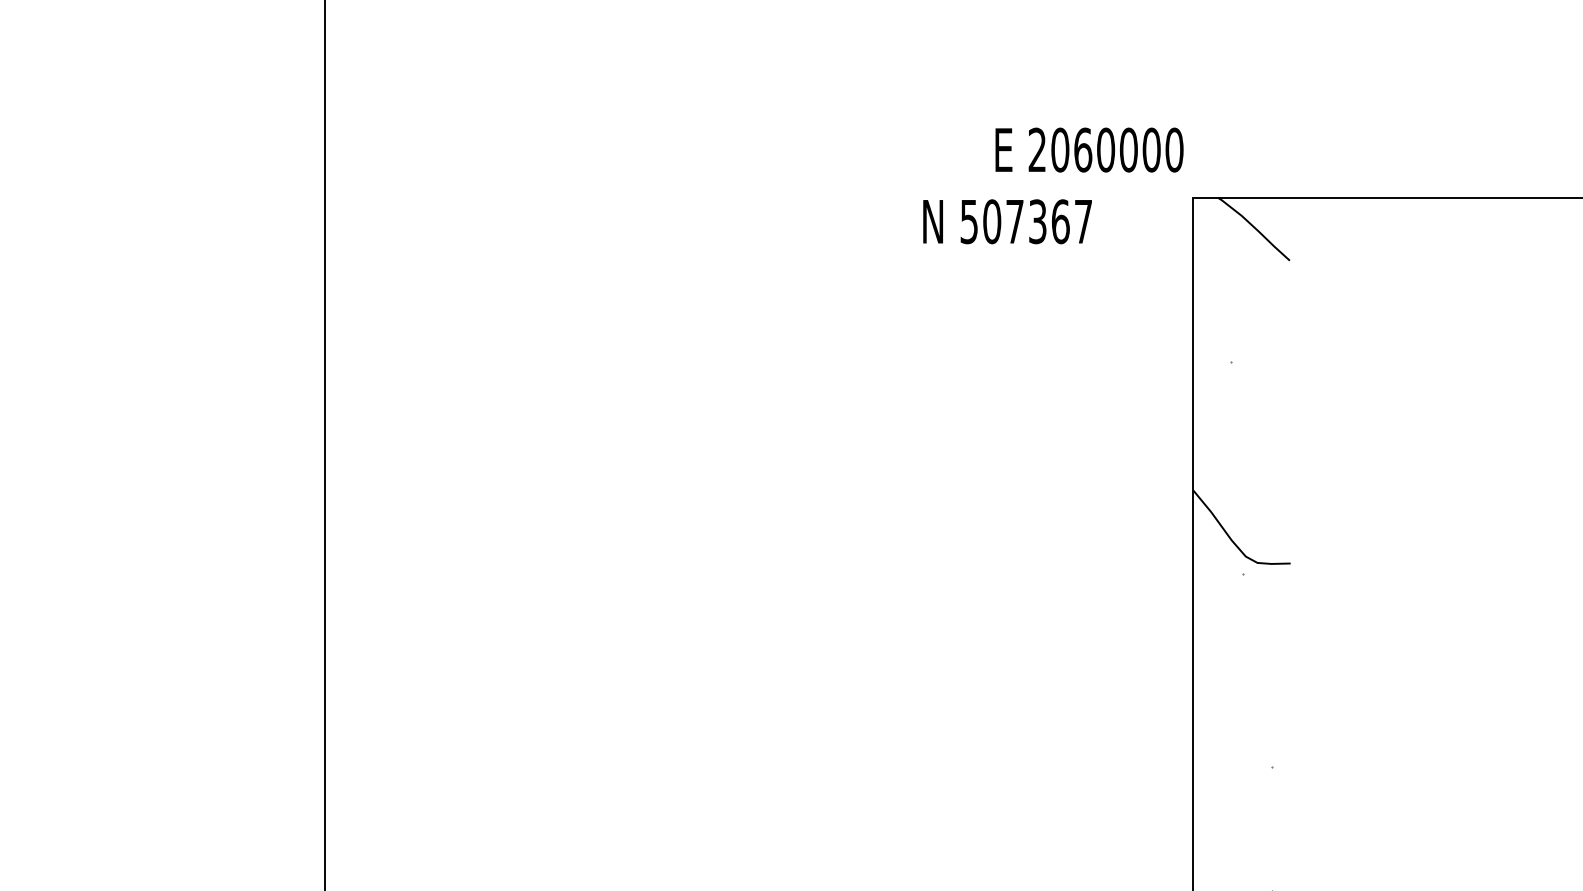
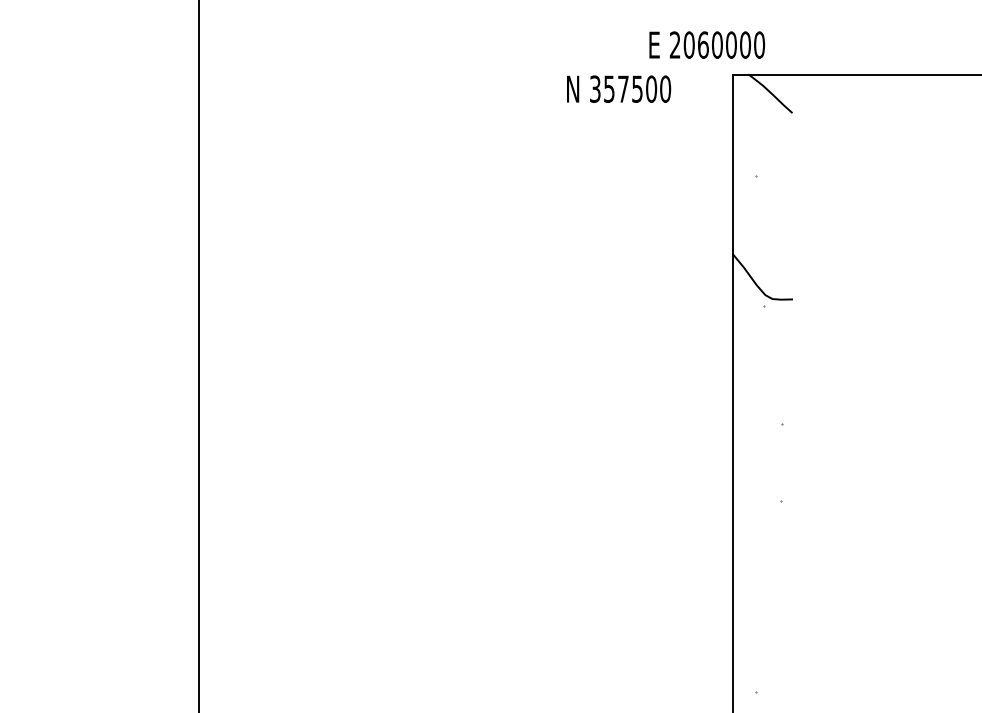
text: (1089, 149) -> (707, 44), moved
text: (1026, 220) -> (630, 88), 507367 -> 357500

